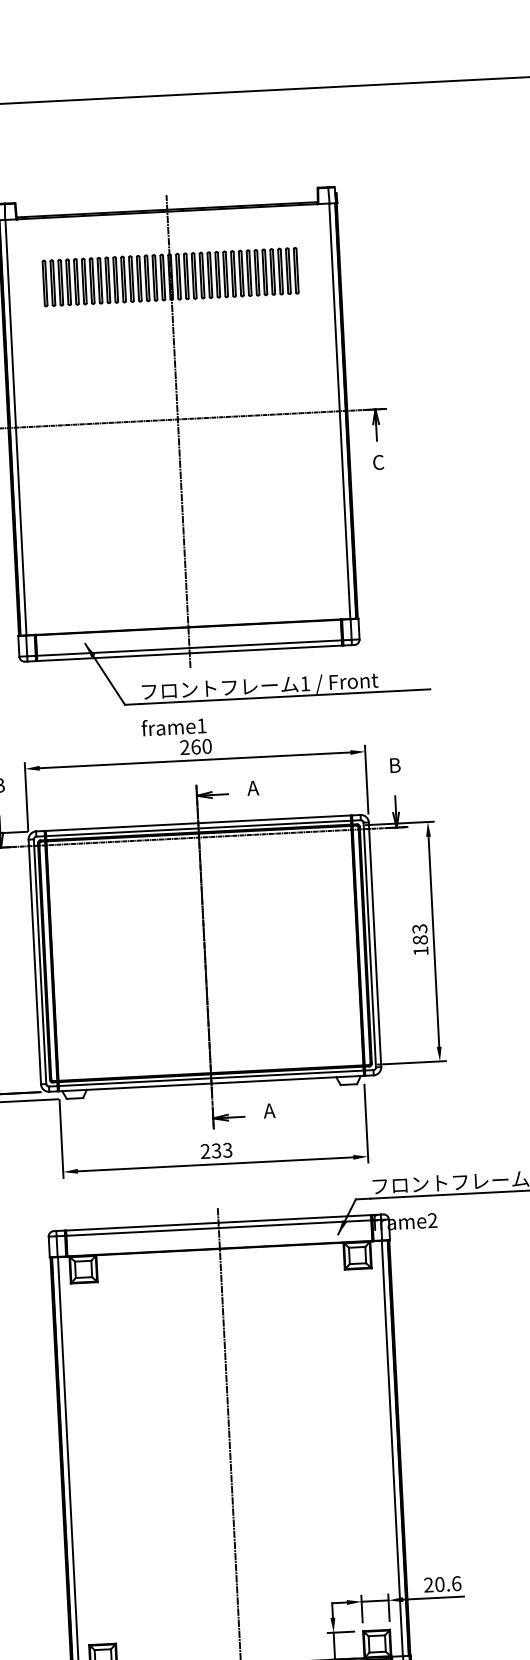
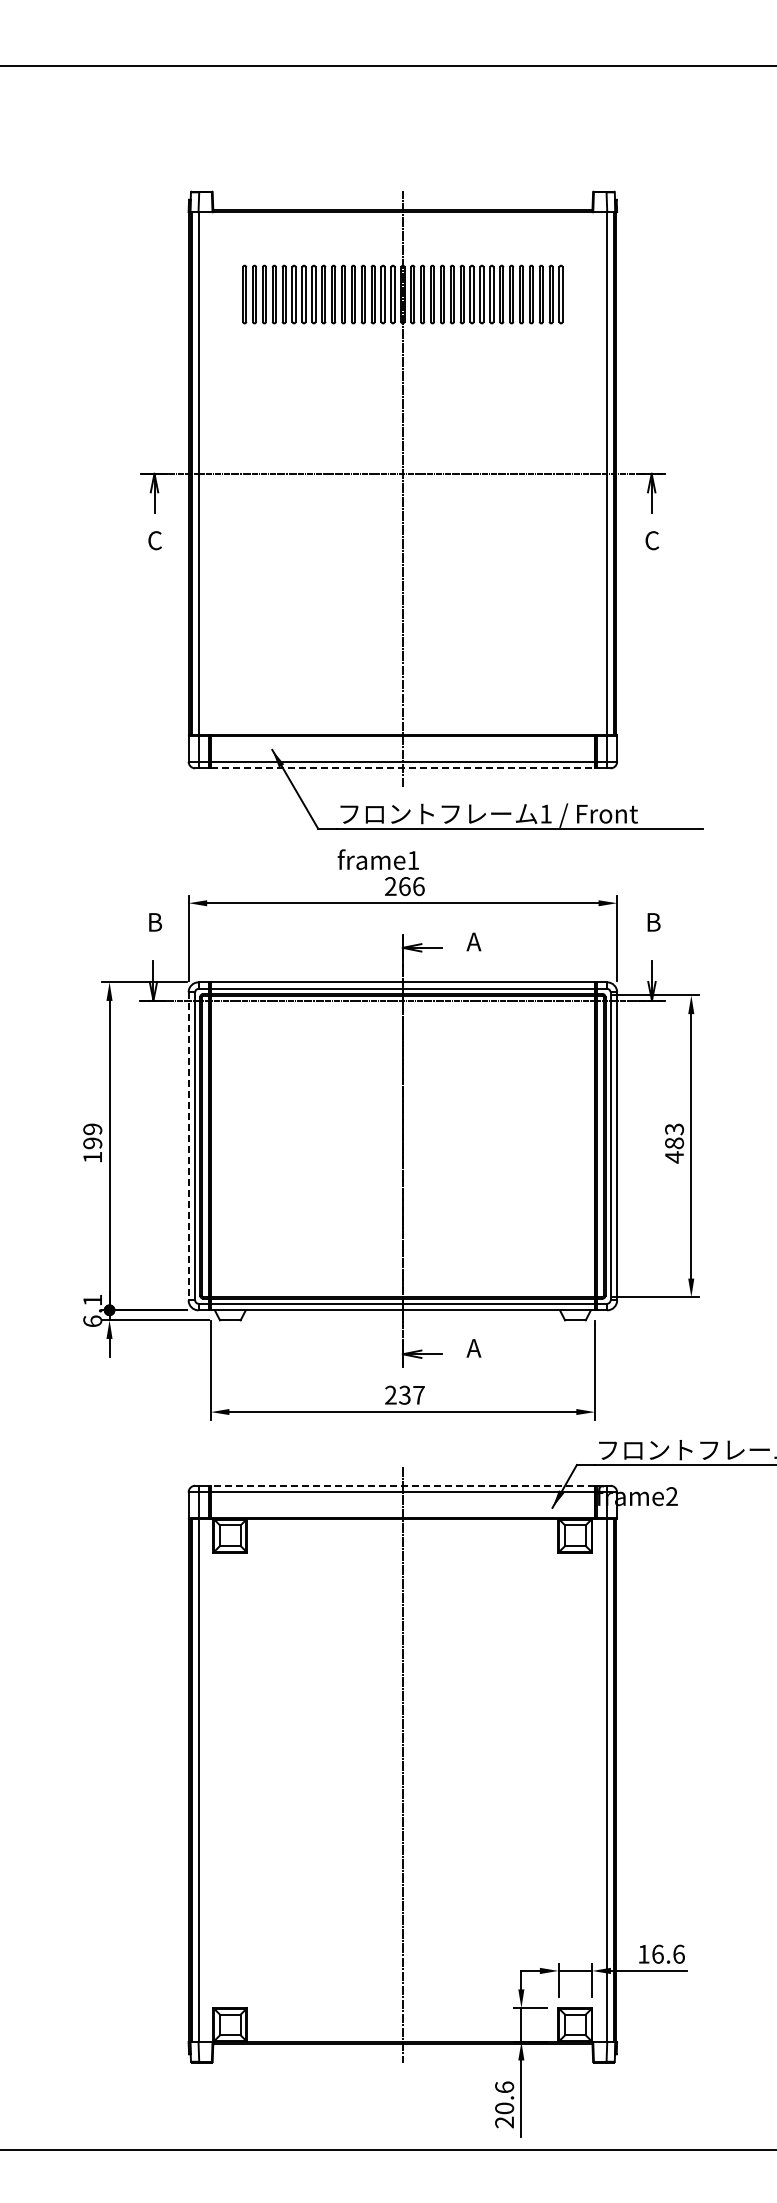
line: (189, 653) -> (402, 768), solid -> dashed
text: (206, 746) -> (418, 886), 260 -> 266
text: (421, 951) -> (674, 1157), 183 -> 483
line: (34, 962) -> (188, 1146), solid -> dashed
text: (227, 1149) -> (418, 1394), 233 -> 237
line: (218, 1222) -> (402, 1485), solid -> dashed
text: (433, 1584) -> (650, 1953), 20.6 -> 16.6

